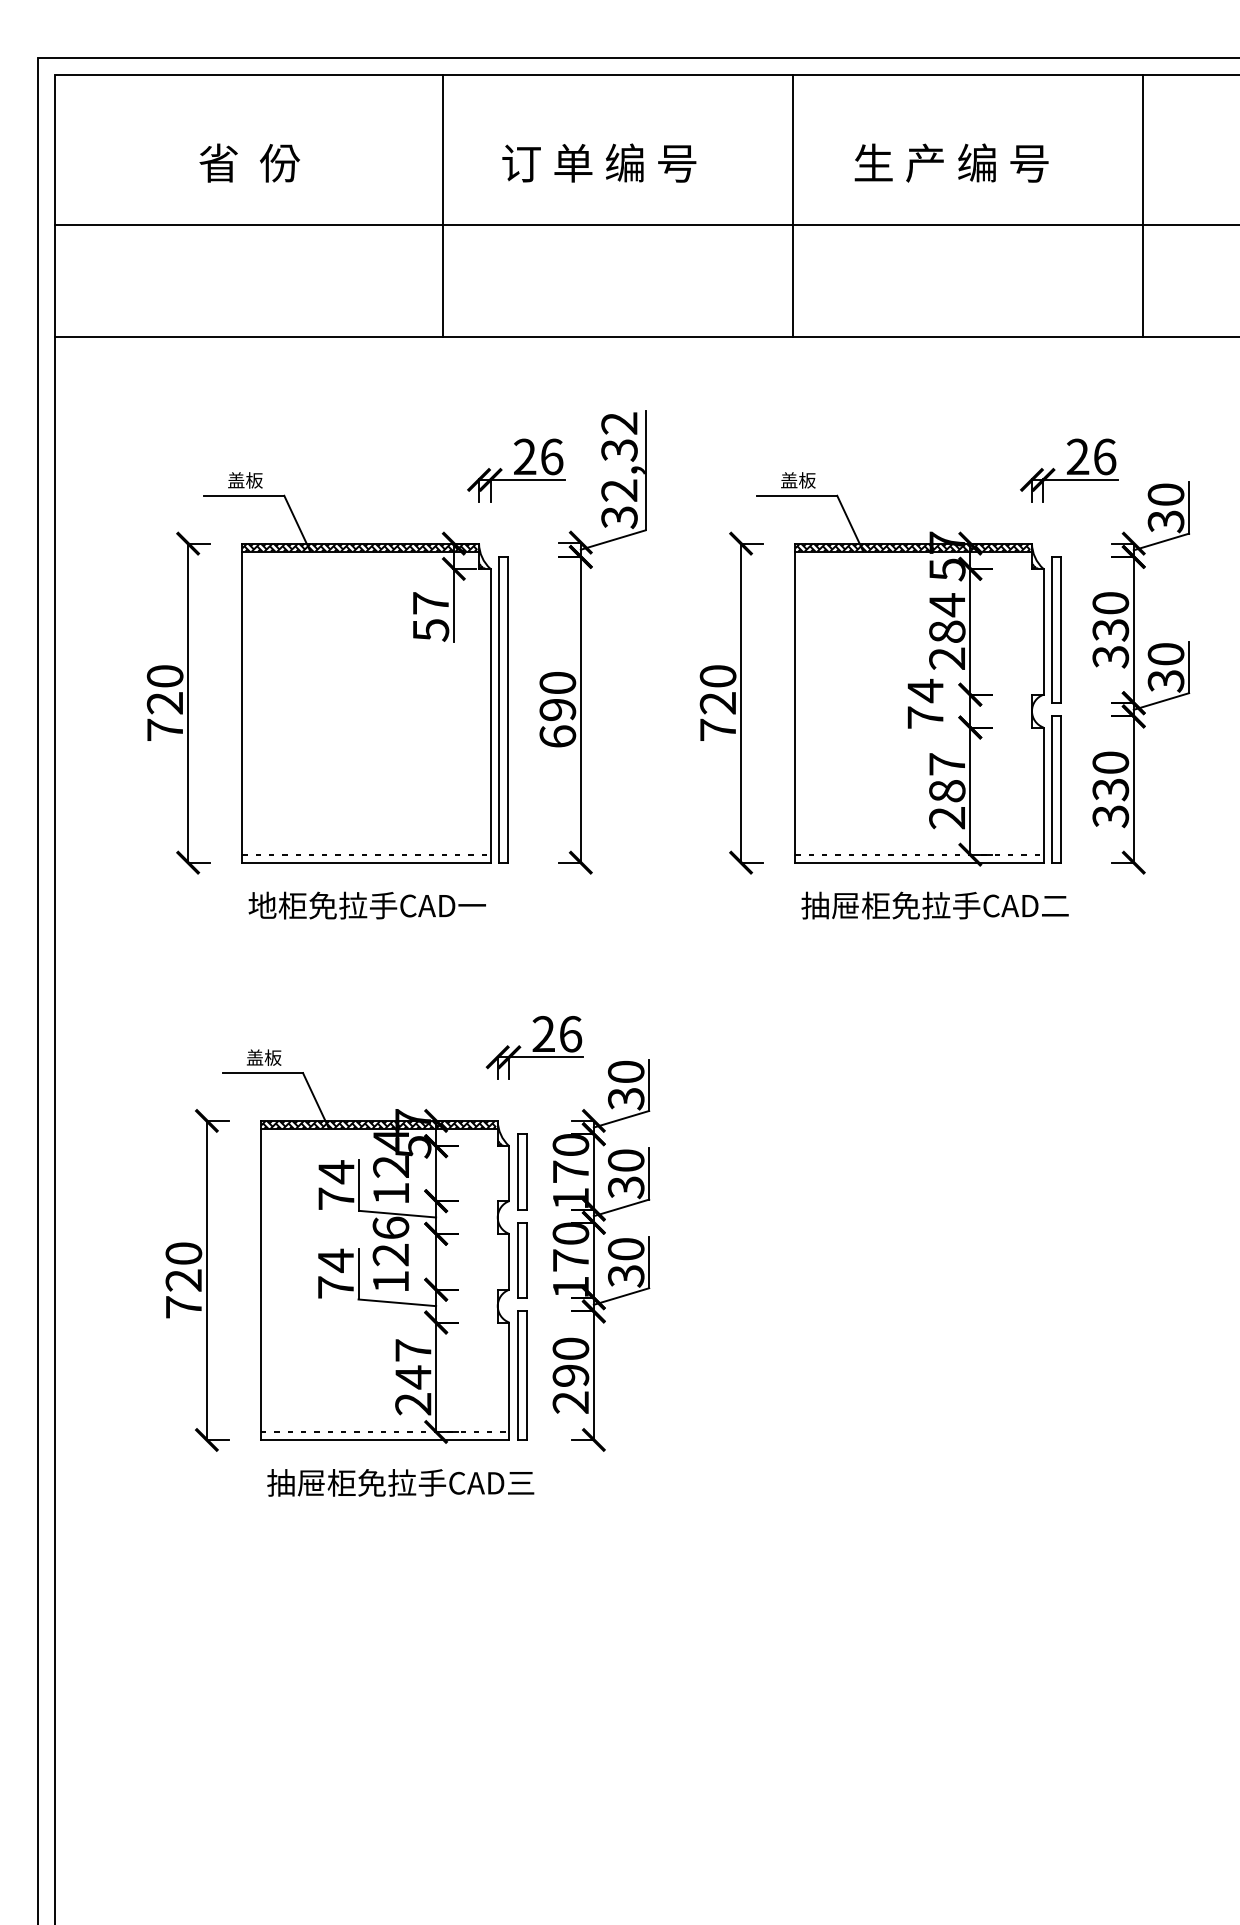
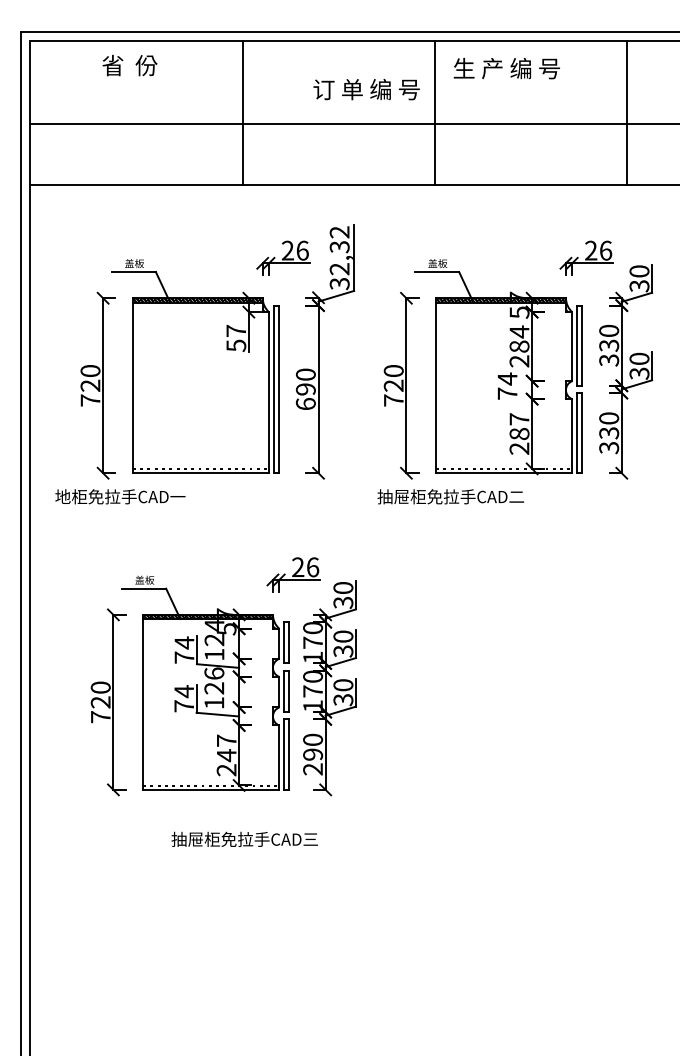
text: (248, 162) -> (129, 65), moved
text: (599, 162) -> (366, 89), moved
text: (950, 162) -> (506, 68), moved
text: (367, 905) -> (120, 496), moved
text: (934, 905) -> (450, 496), moved
text: (400, 1481) -> (244, 838), moved

